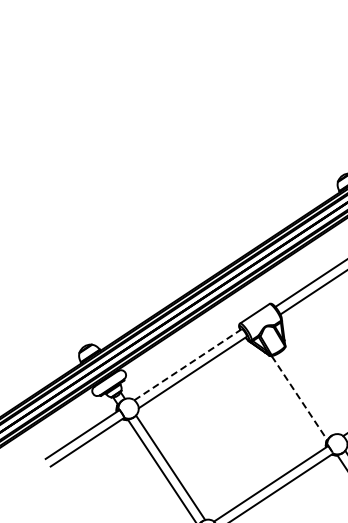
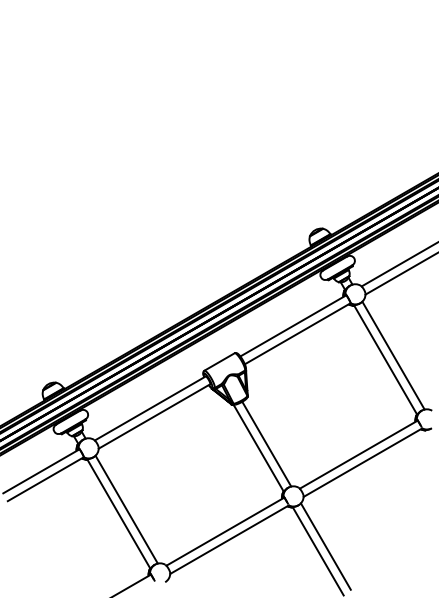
line: (188, 364) -> (150, 408), dashed -> solid
line: (306, 392) -> (266, 443), added
line: (300, 398) -> (259, 448), dashed -> solid

